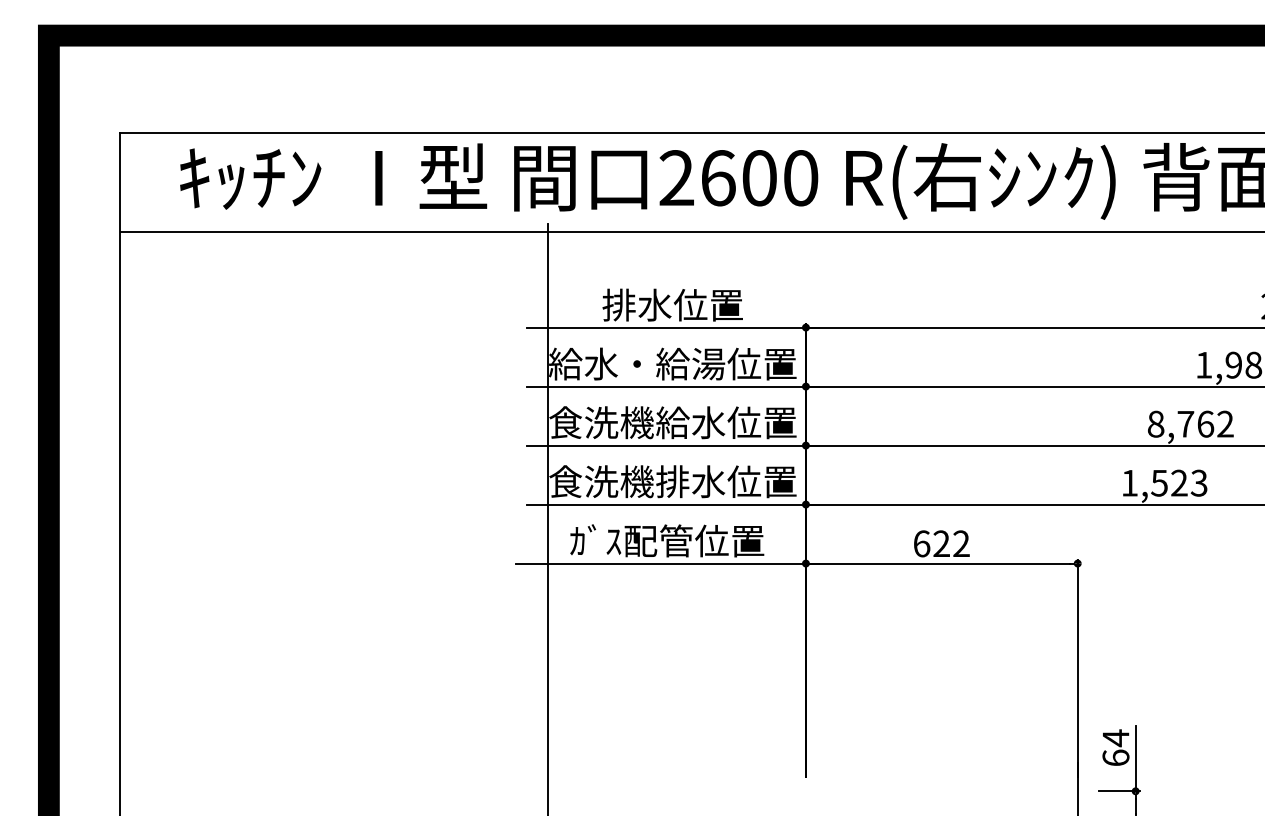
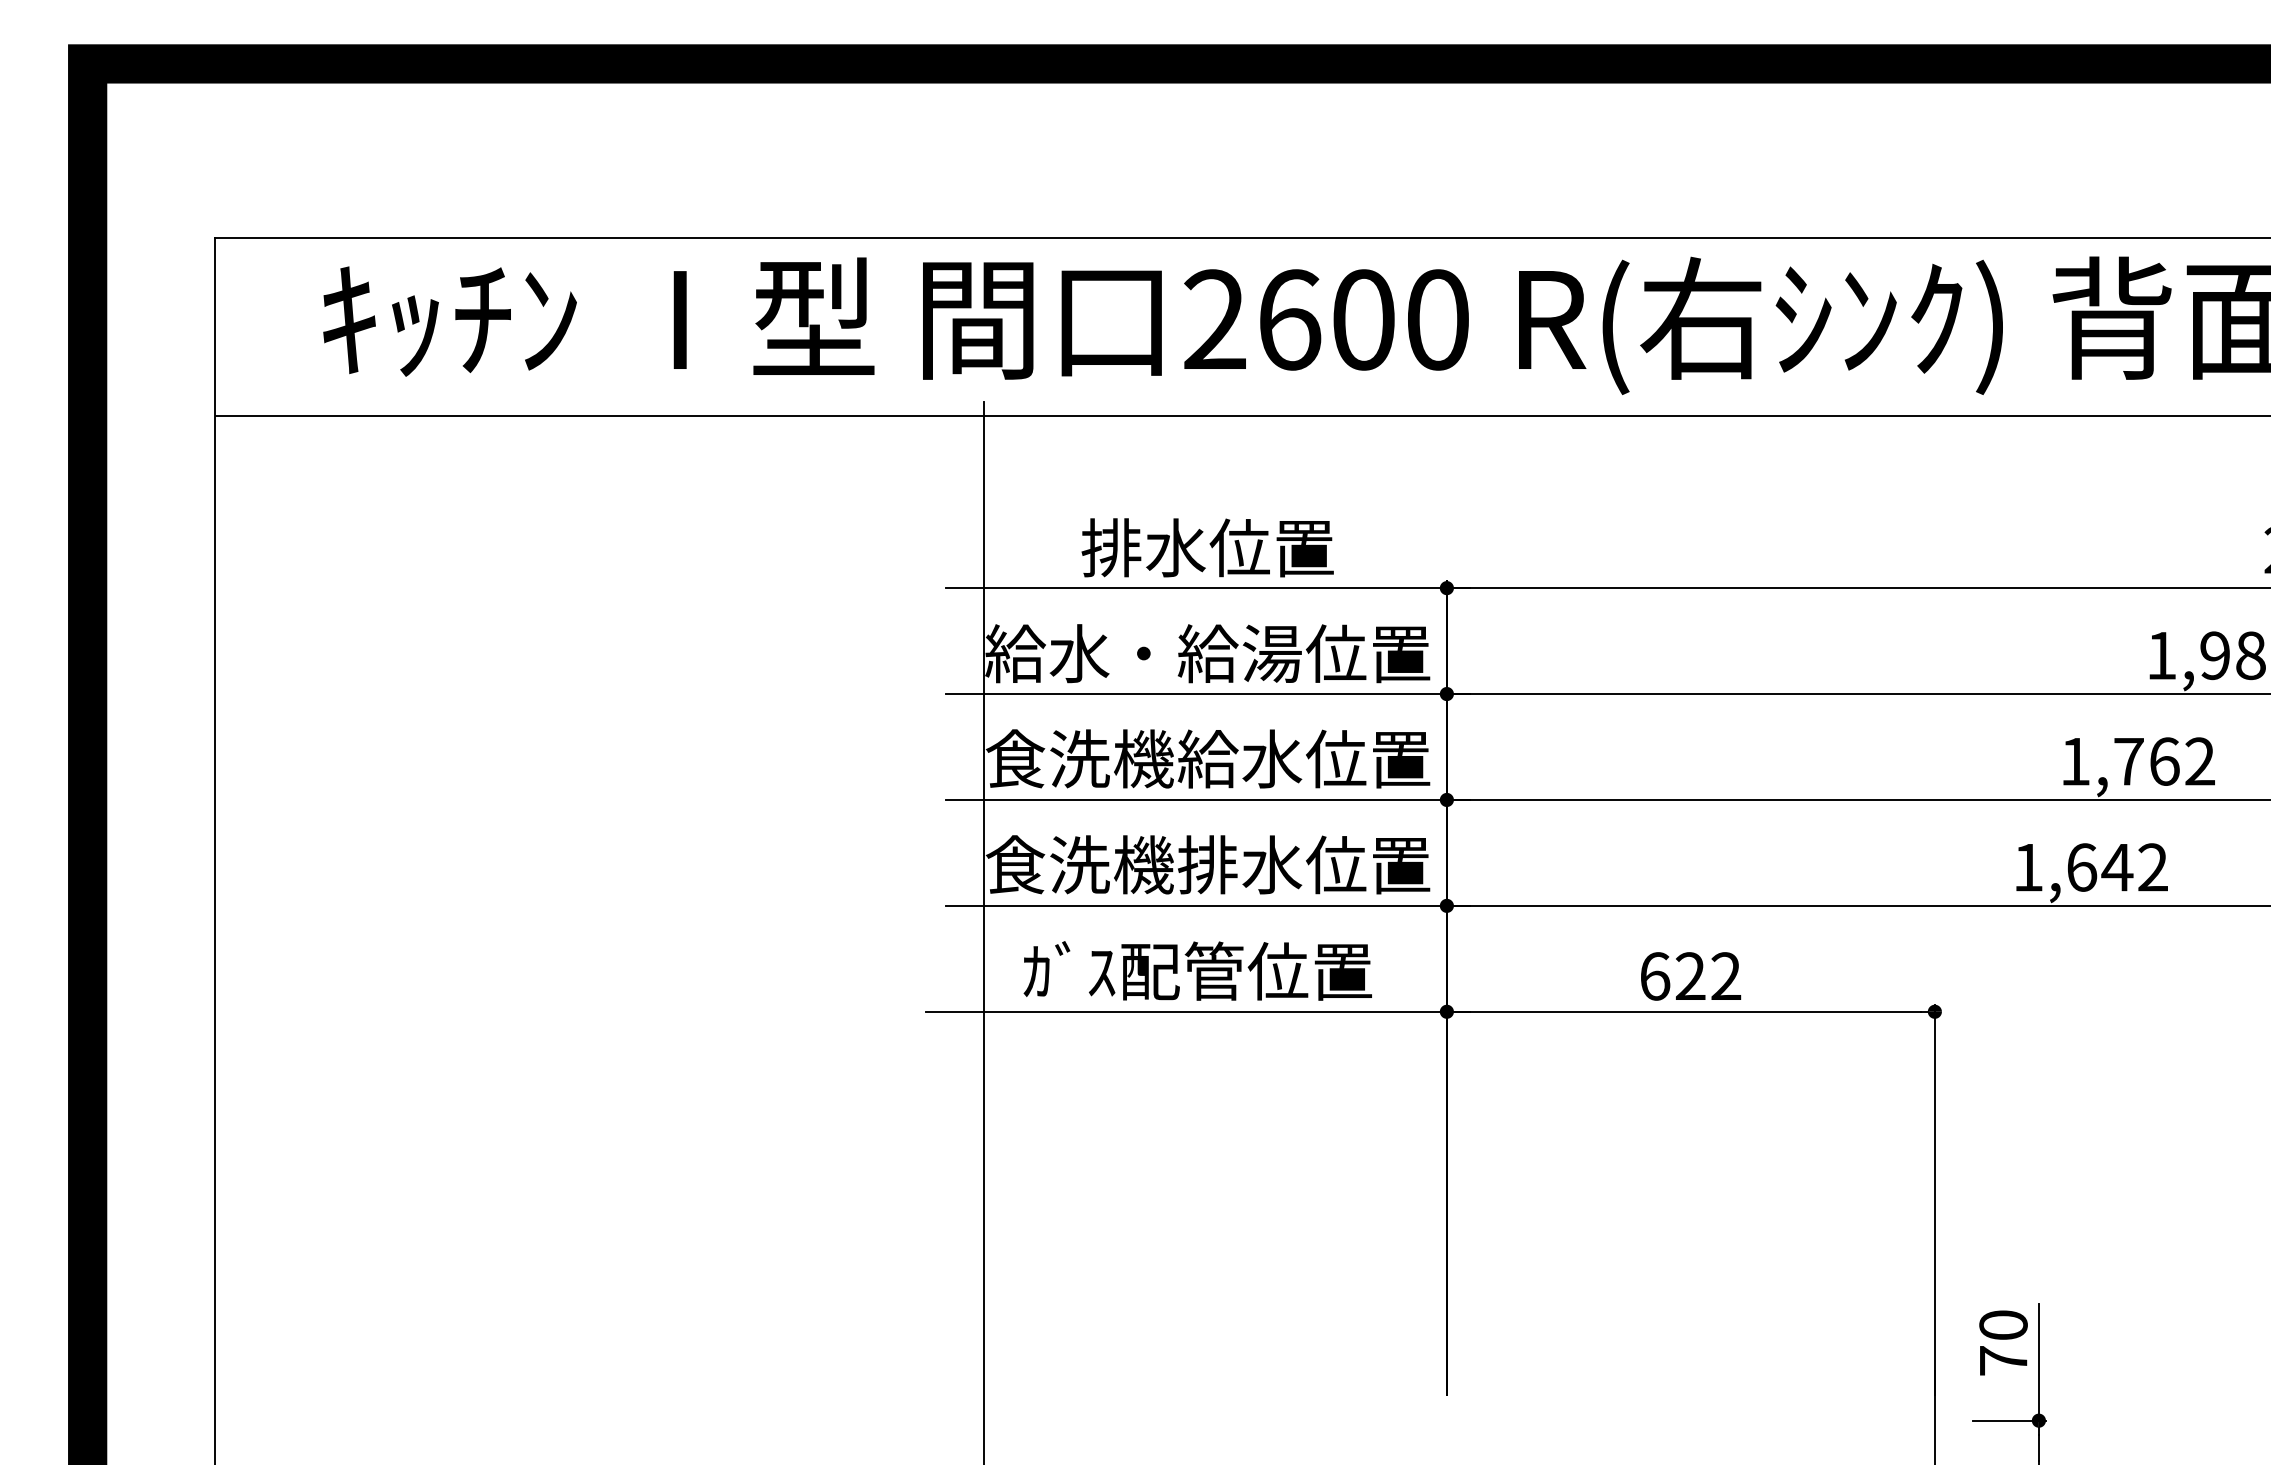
text: (1156, 423) -> (2076, 760), 8,762 -> 1,762
text: (1179, 482) -> (2117, 866), 1,523 -> 1,642
text: (1115, 747) -> (2002, 1342), 64 -> 70

